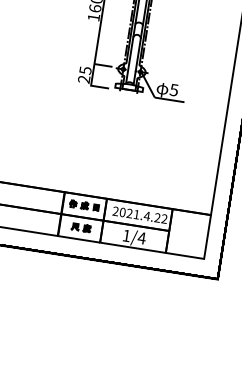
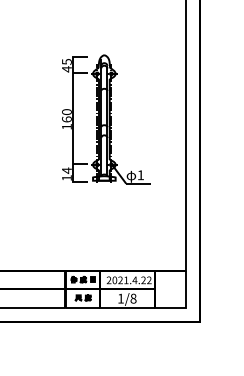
text: (84, 75) -> (66, 174), 25 -> 14
text: (173, 90) -> (140, 175), 5 -> 1
text: (141, 237) -> (133, 298), 1/4 -> 1/8

